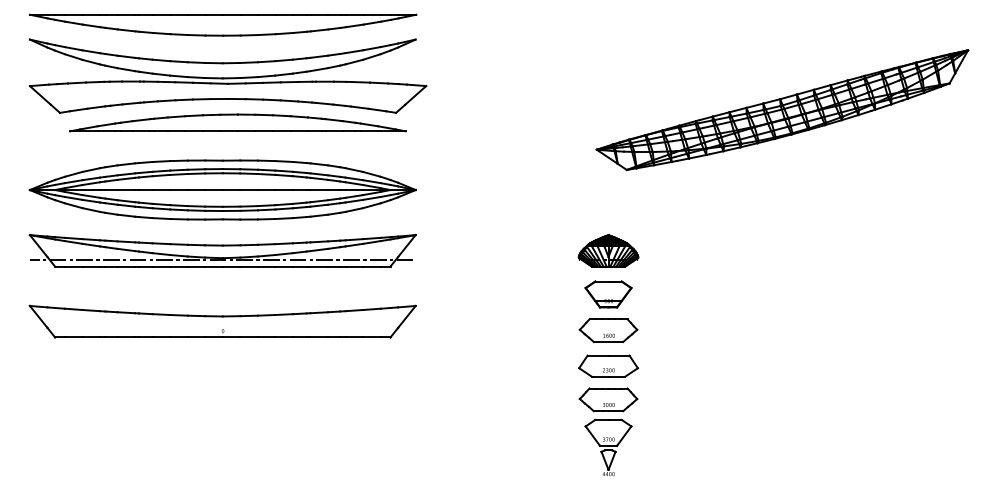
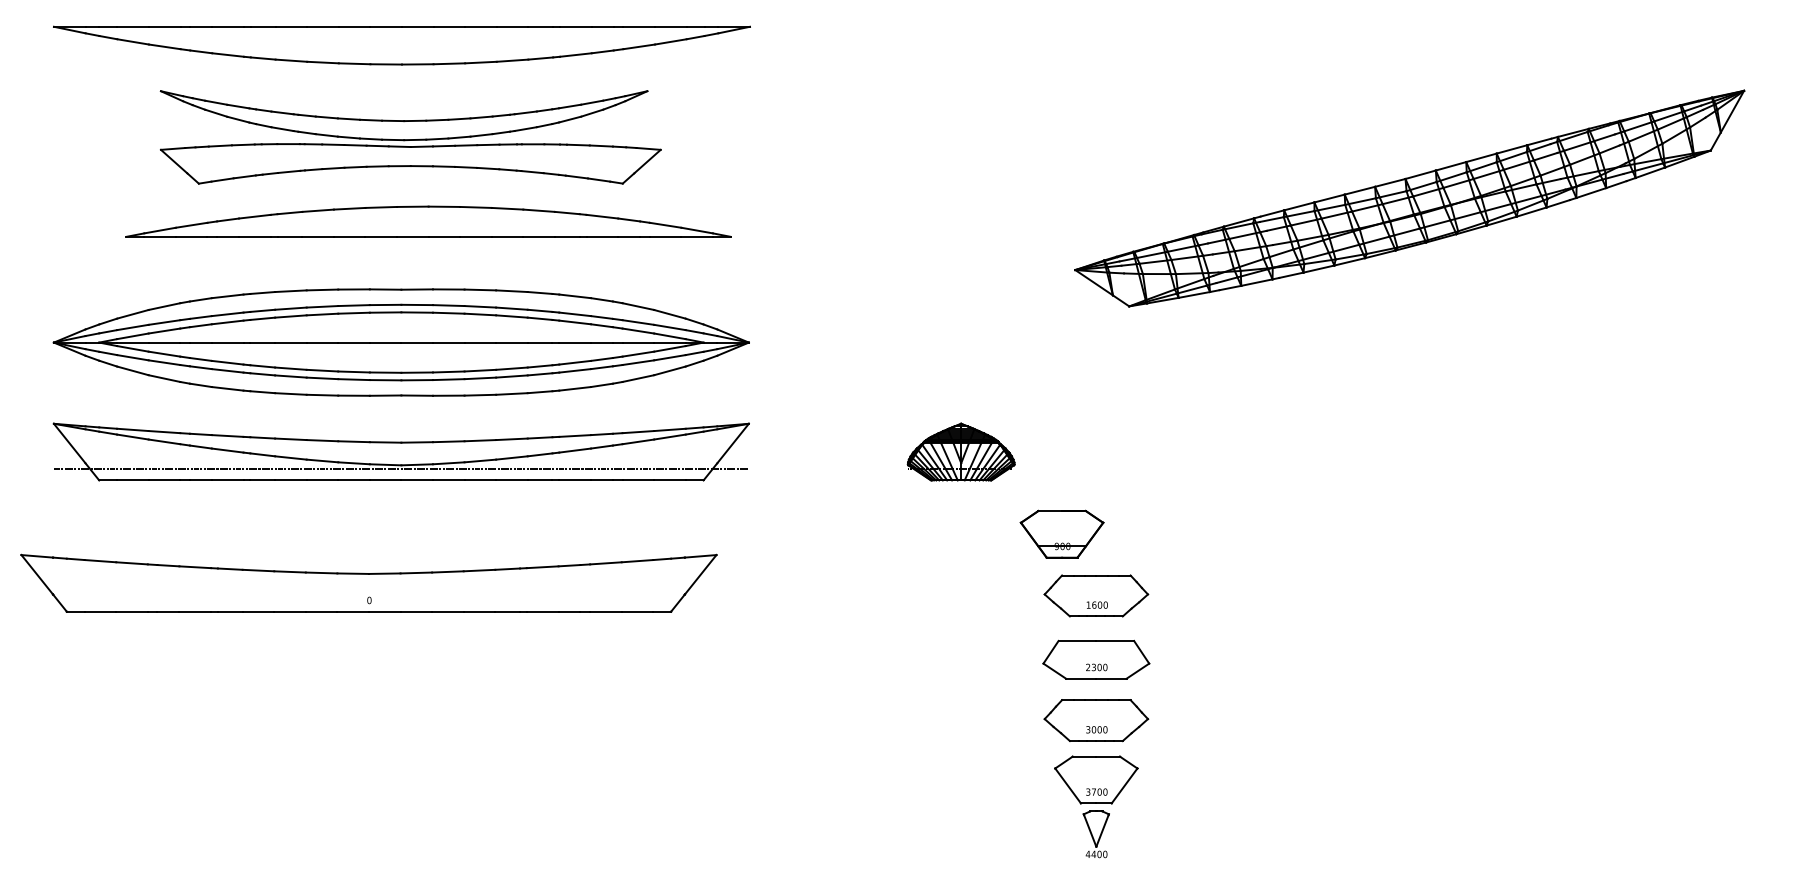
part: (227, 75) -> (409, 136), size x0.7
part: (608, 250) -> (961, 451), moved
part: (608, 294) -> (1062, 534), moved
part: (222, 321) -> (368, 583), moved

